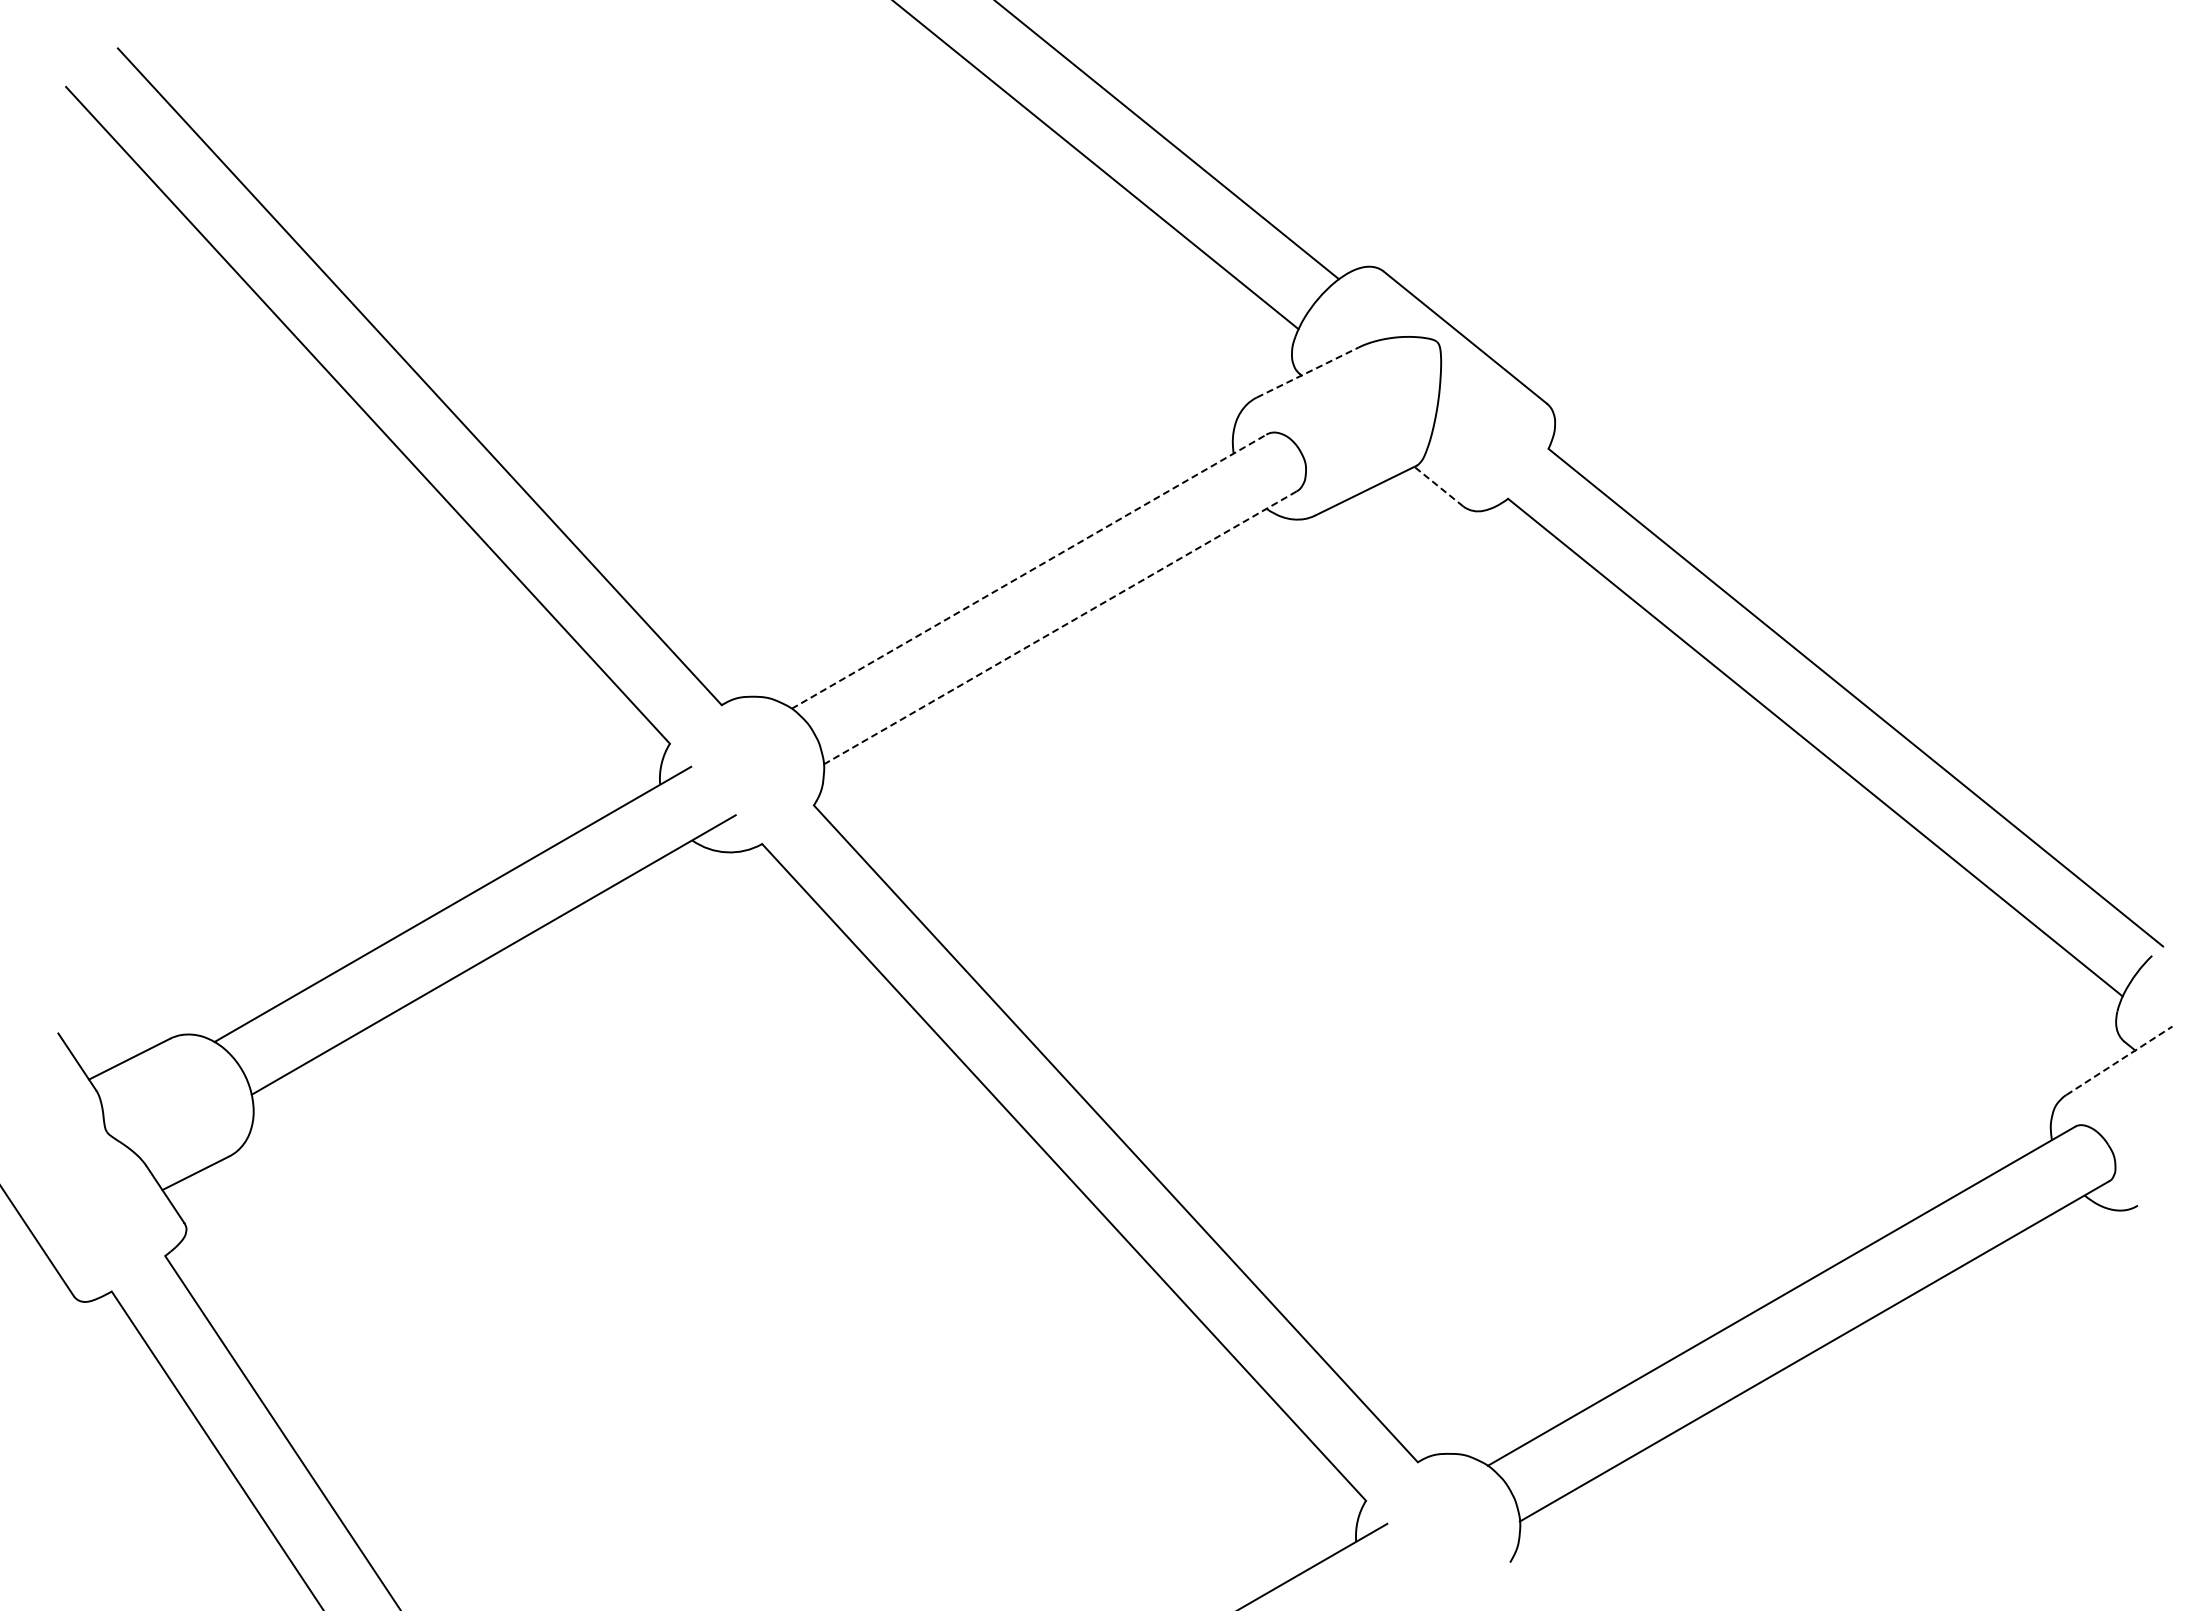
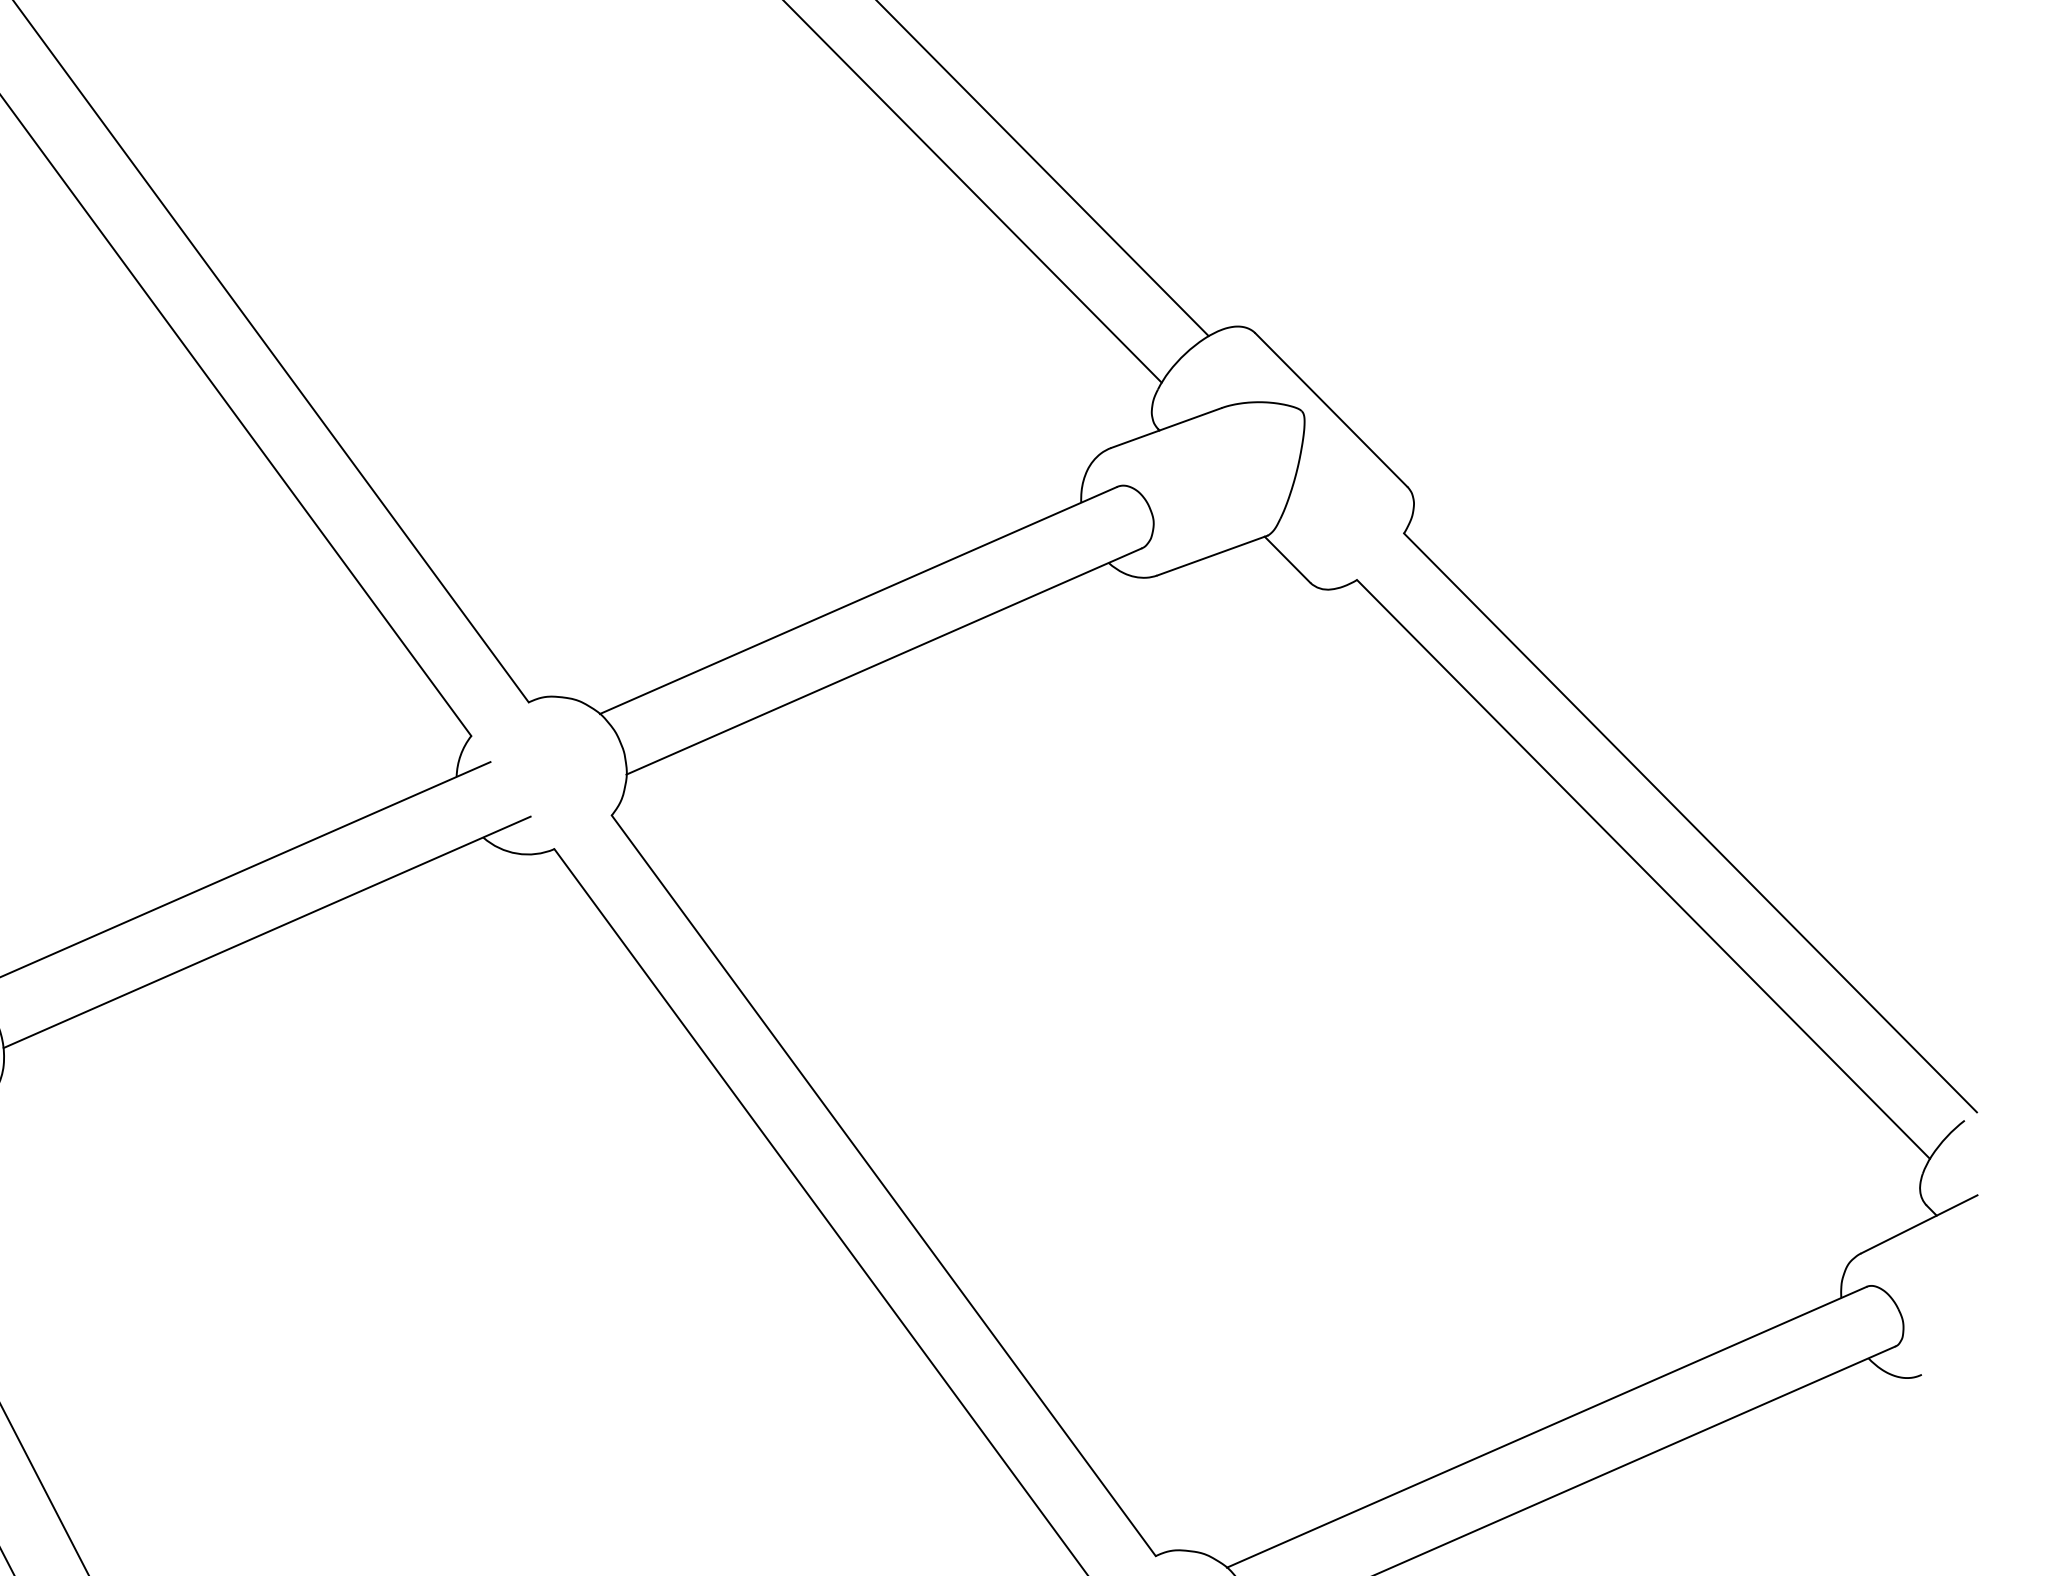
line: (1307, 372) -> (1165, 428), dashed -> solid
line: (1438, 486) -> (1287, 559), dashed -> solid
line: (1029, 571) -> (858, 600), dashed -> solid
line: (1060, 627) -> (884, 661), dashed -> solid
line: (2119, 1060) -> (1919, 1224), dashed -> solid

